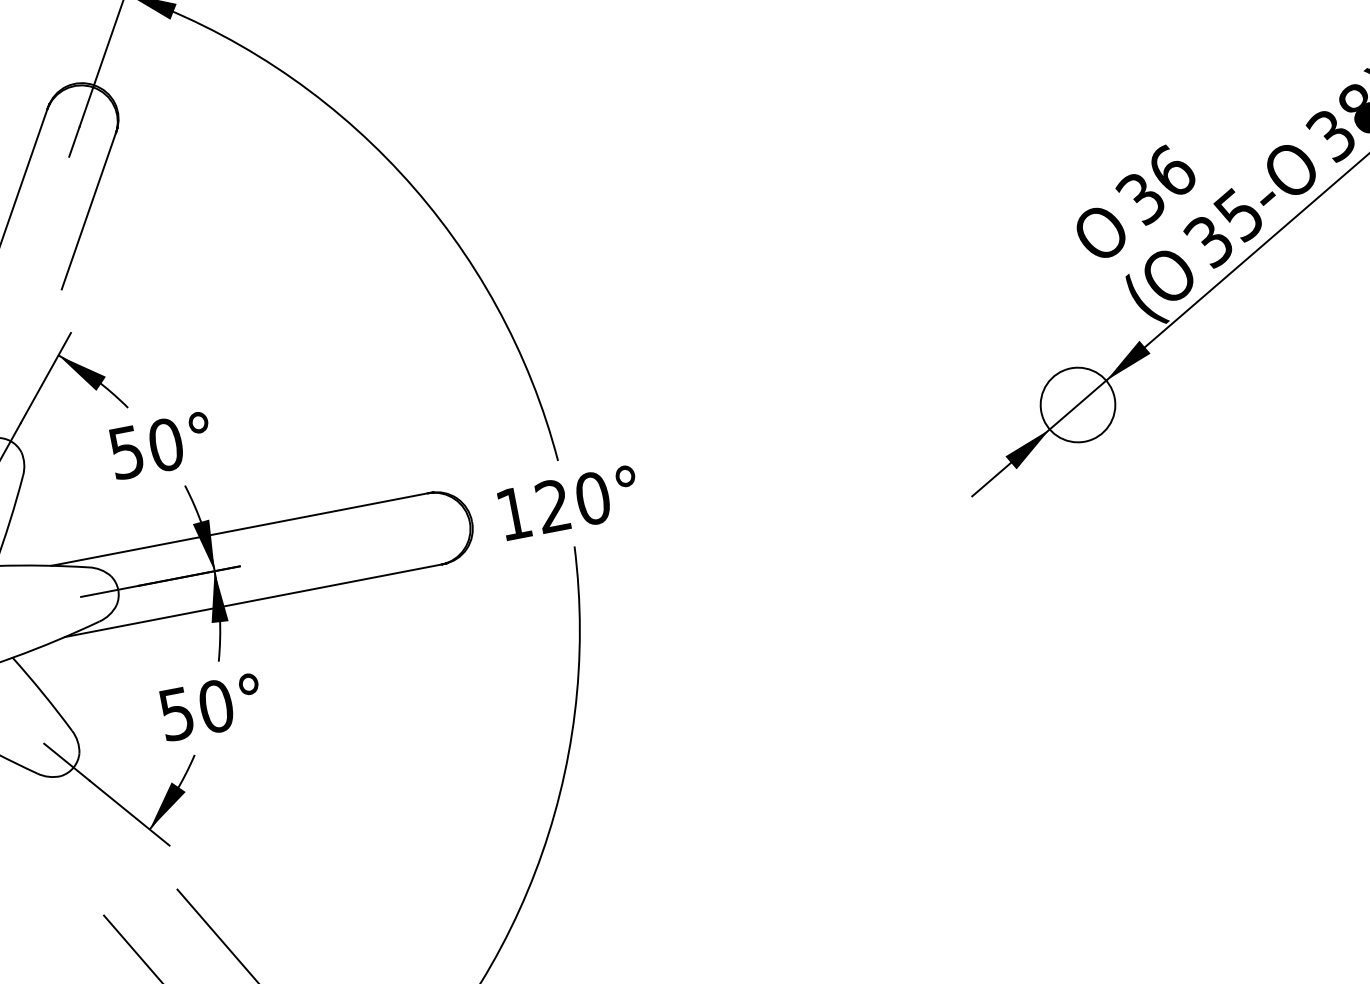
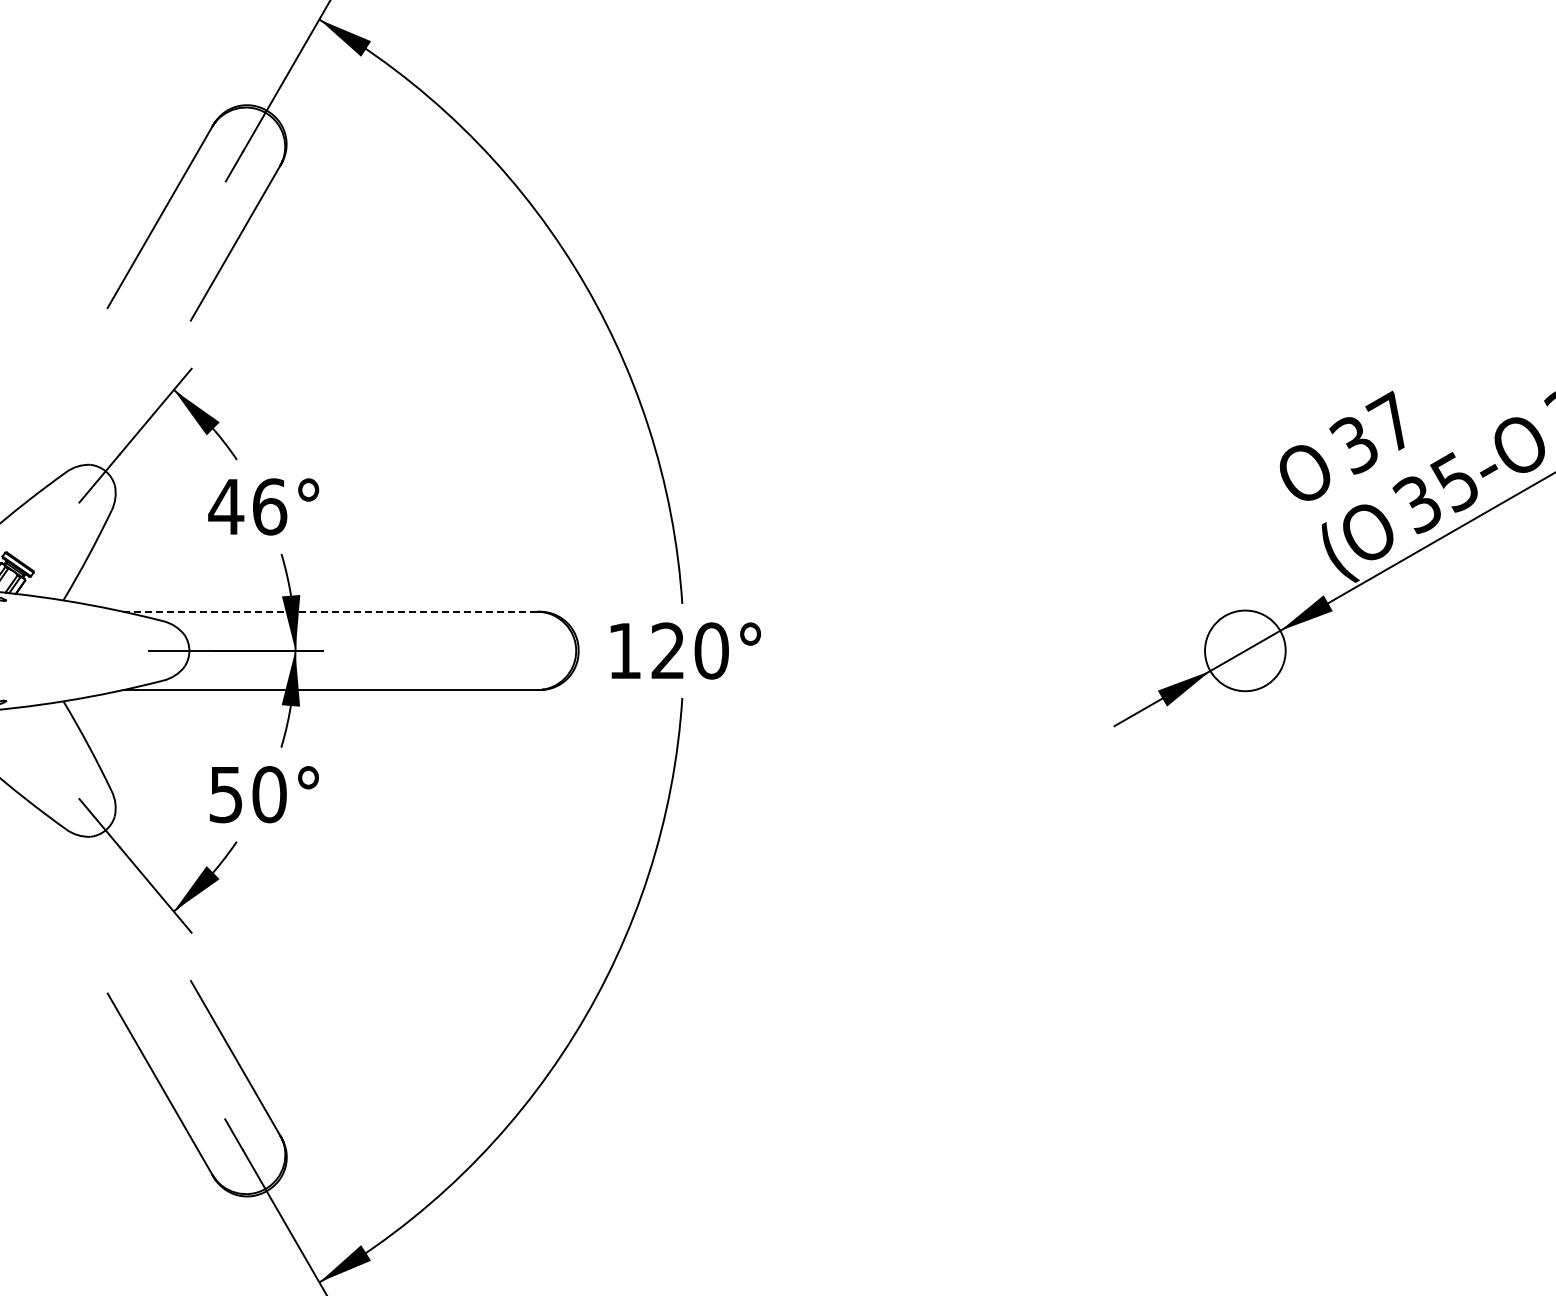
text: (1169, 170) -> (1390, 420), 36 -> 37
text: (145, 448) -> (247, 506), 50° -> 46°
line: (239, 529) -> (330, 611), solid -> dashed

